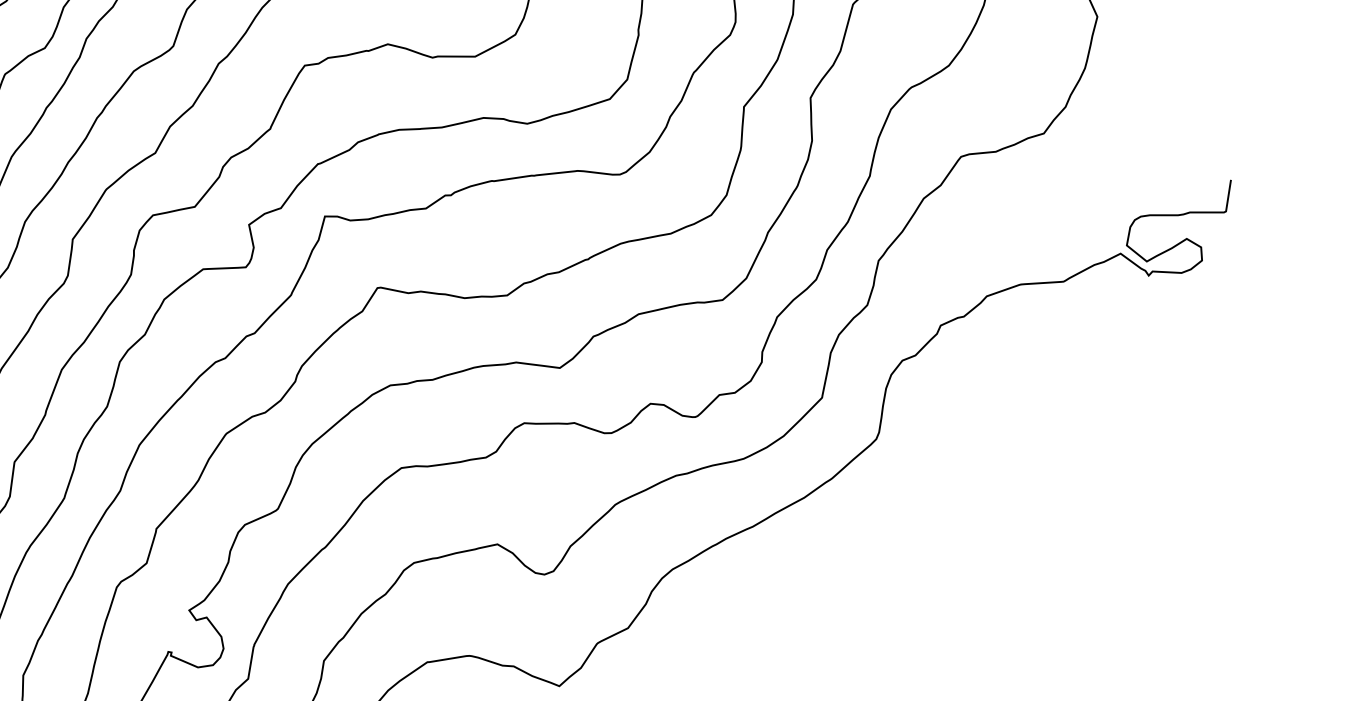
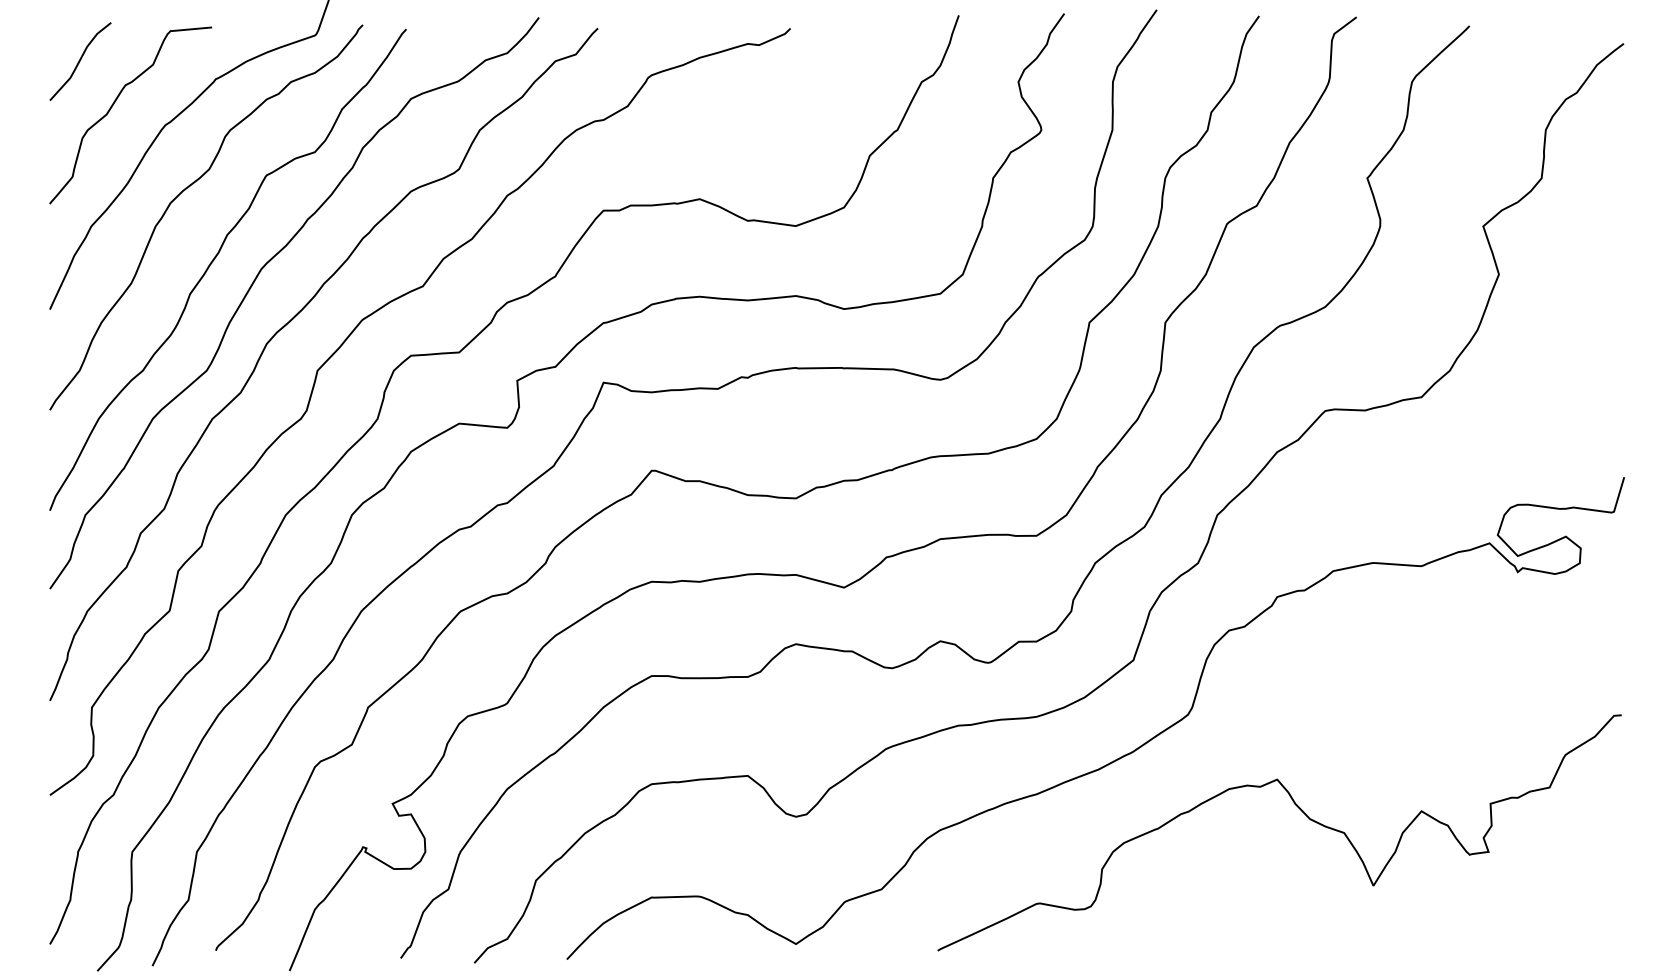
curve: (986, 510) -> (1300, 810), added

